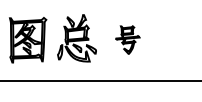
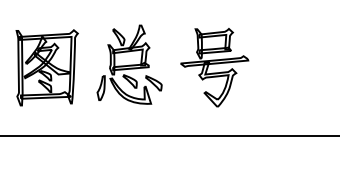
part: (127, 39) -> (214, 66), size x1.67

